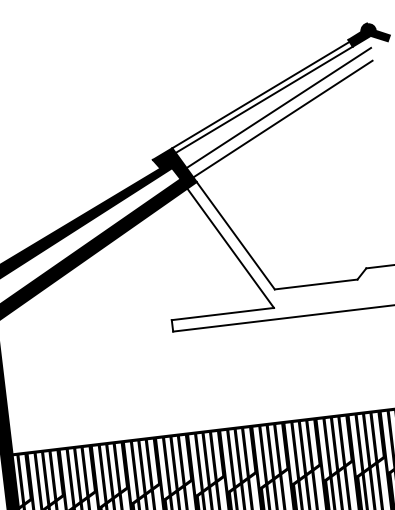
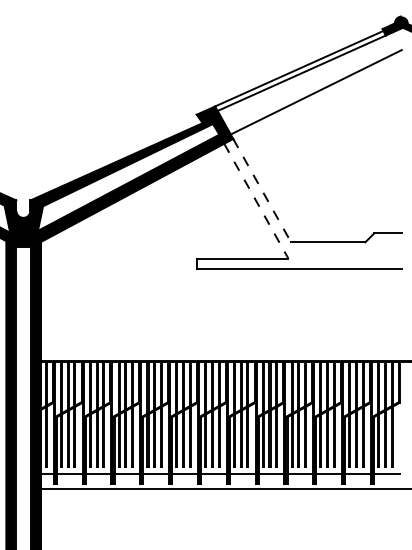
line: (278, 107) -> (313, 81), removed
line: (236, 236) -> (262, 191), solid -> dashed
line: (230, 248) -> (256, 201), solid -> dashed

